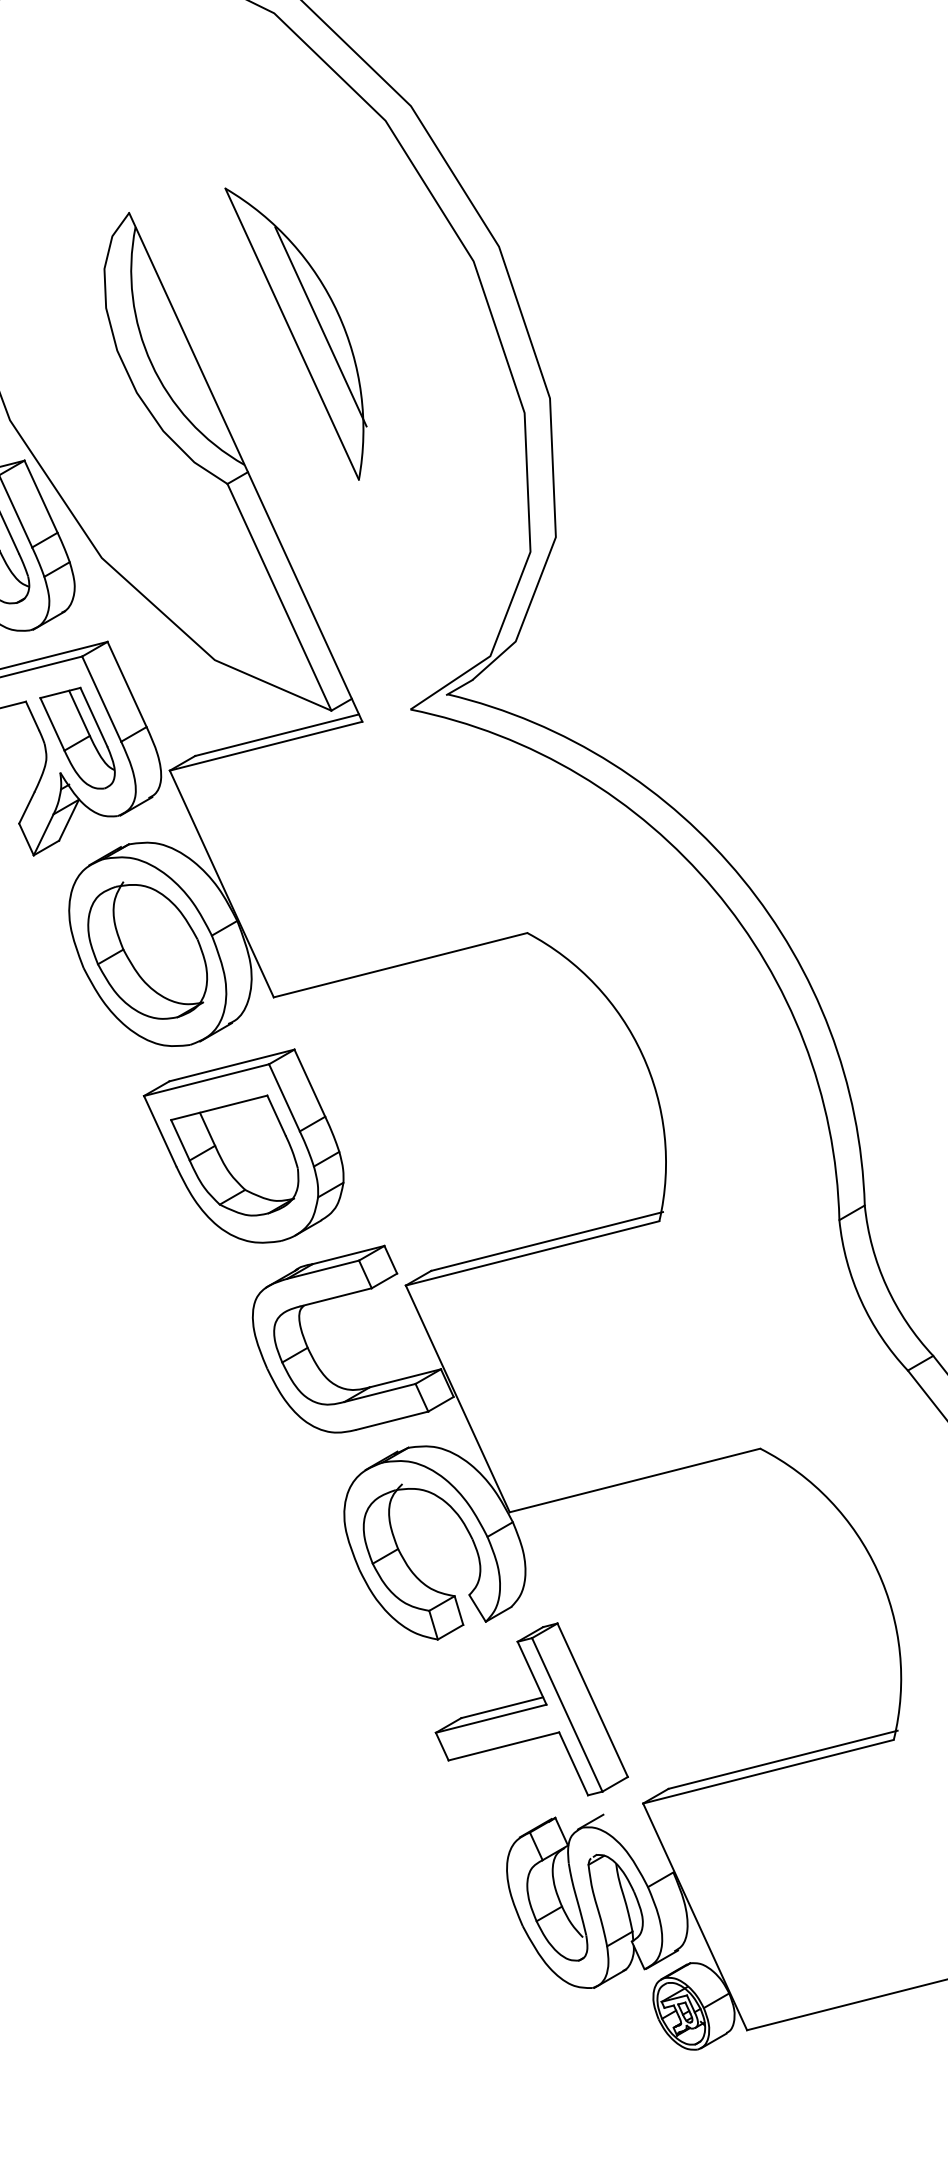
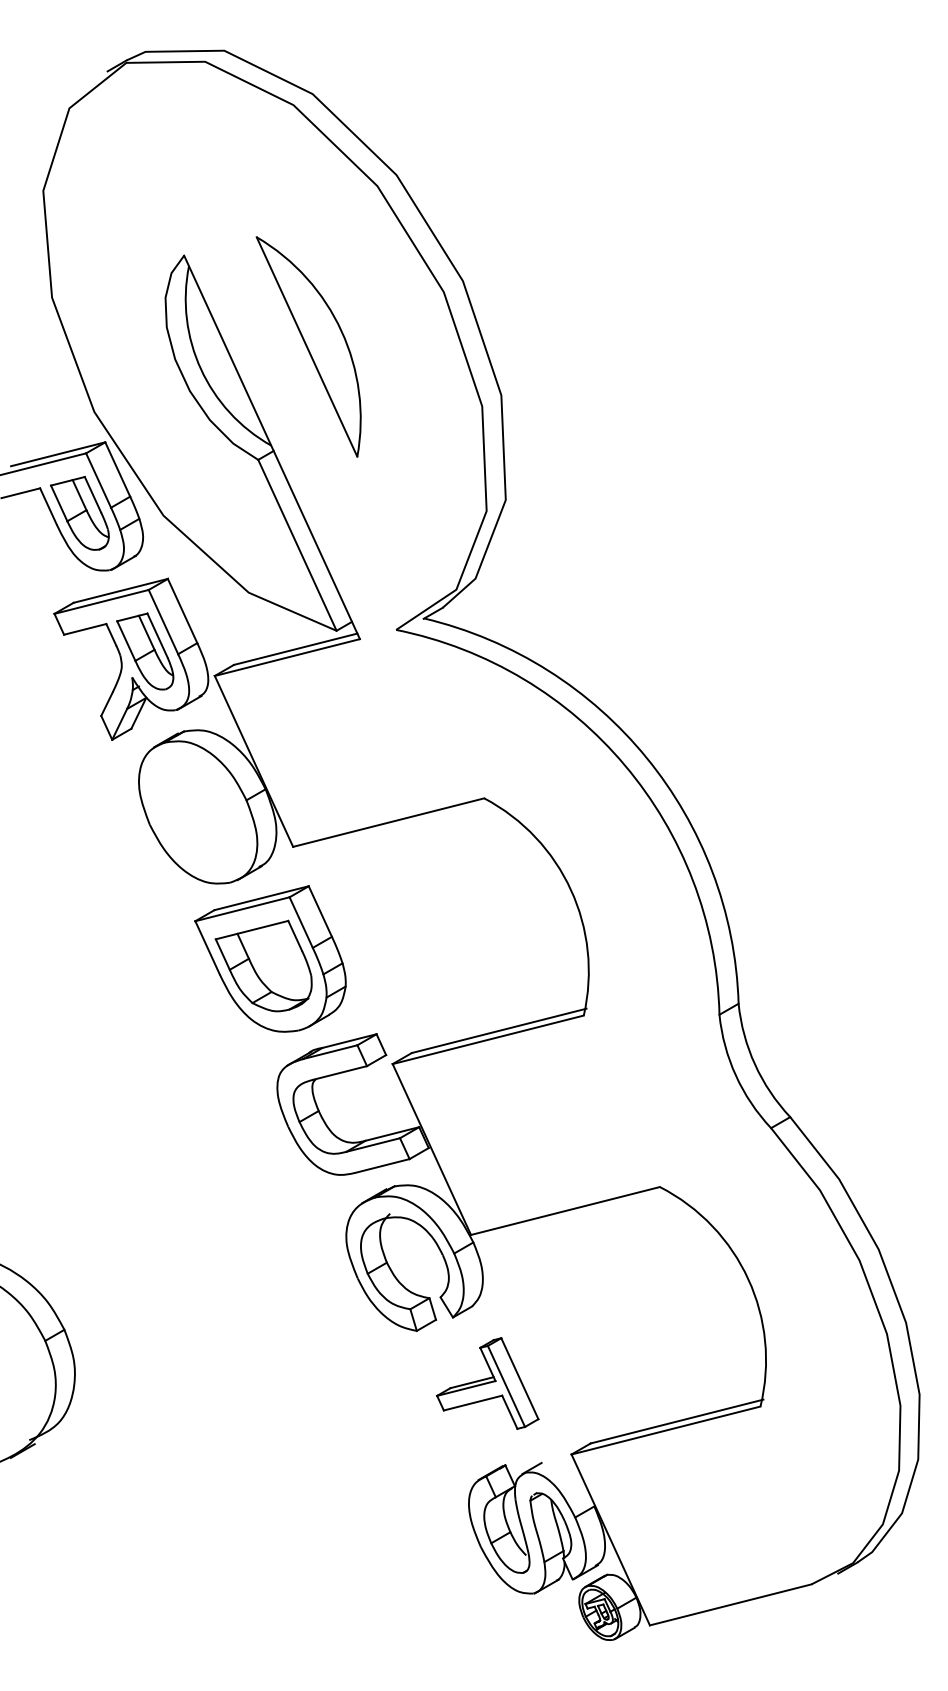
line: (320, 326) -> (328, 341), removed
part: (146, 950) -> (197, 811), removed
part: (531, 1709) -> (487, 1383), size x0.7

